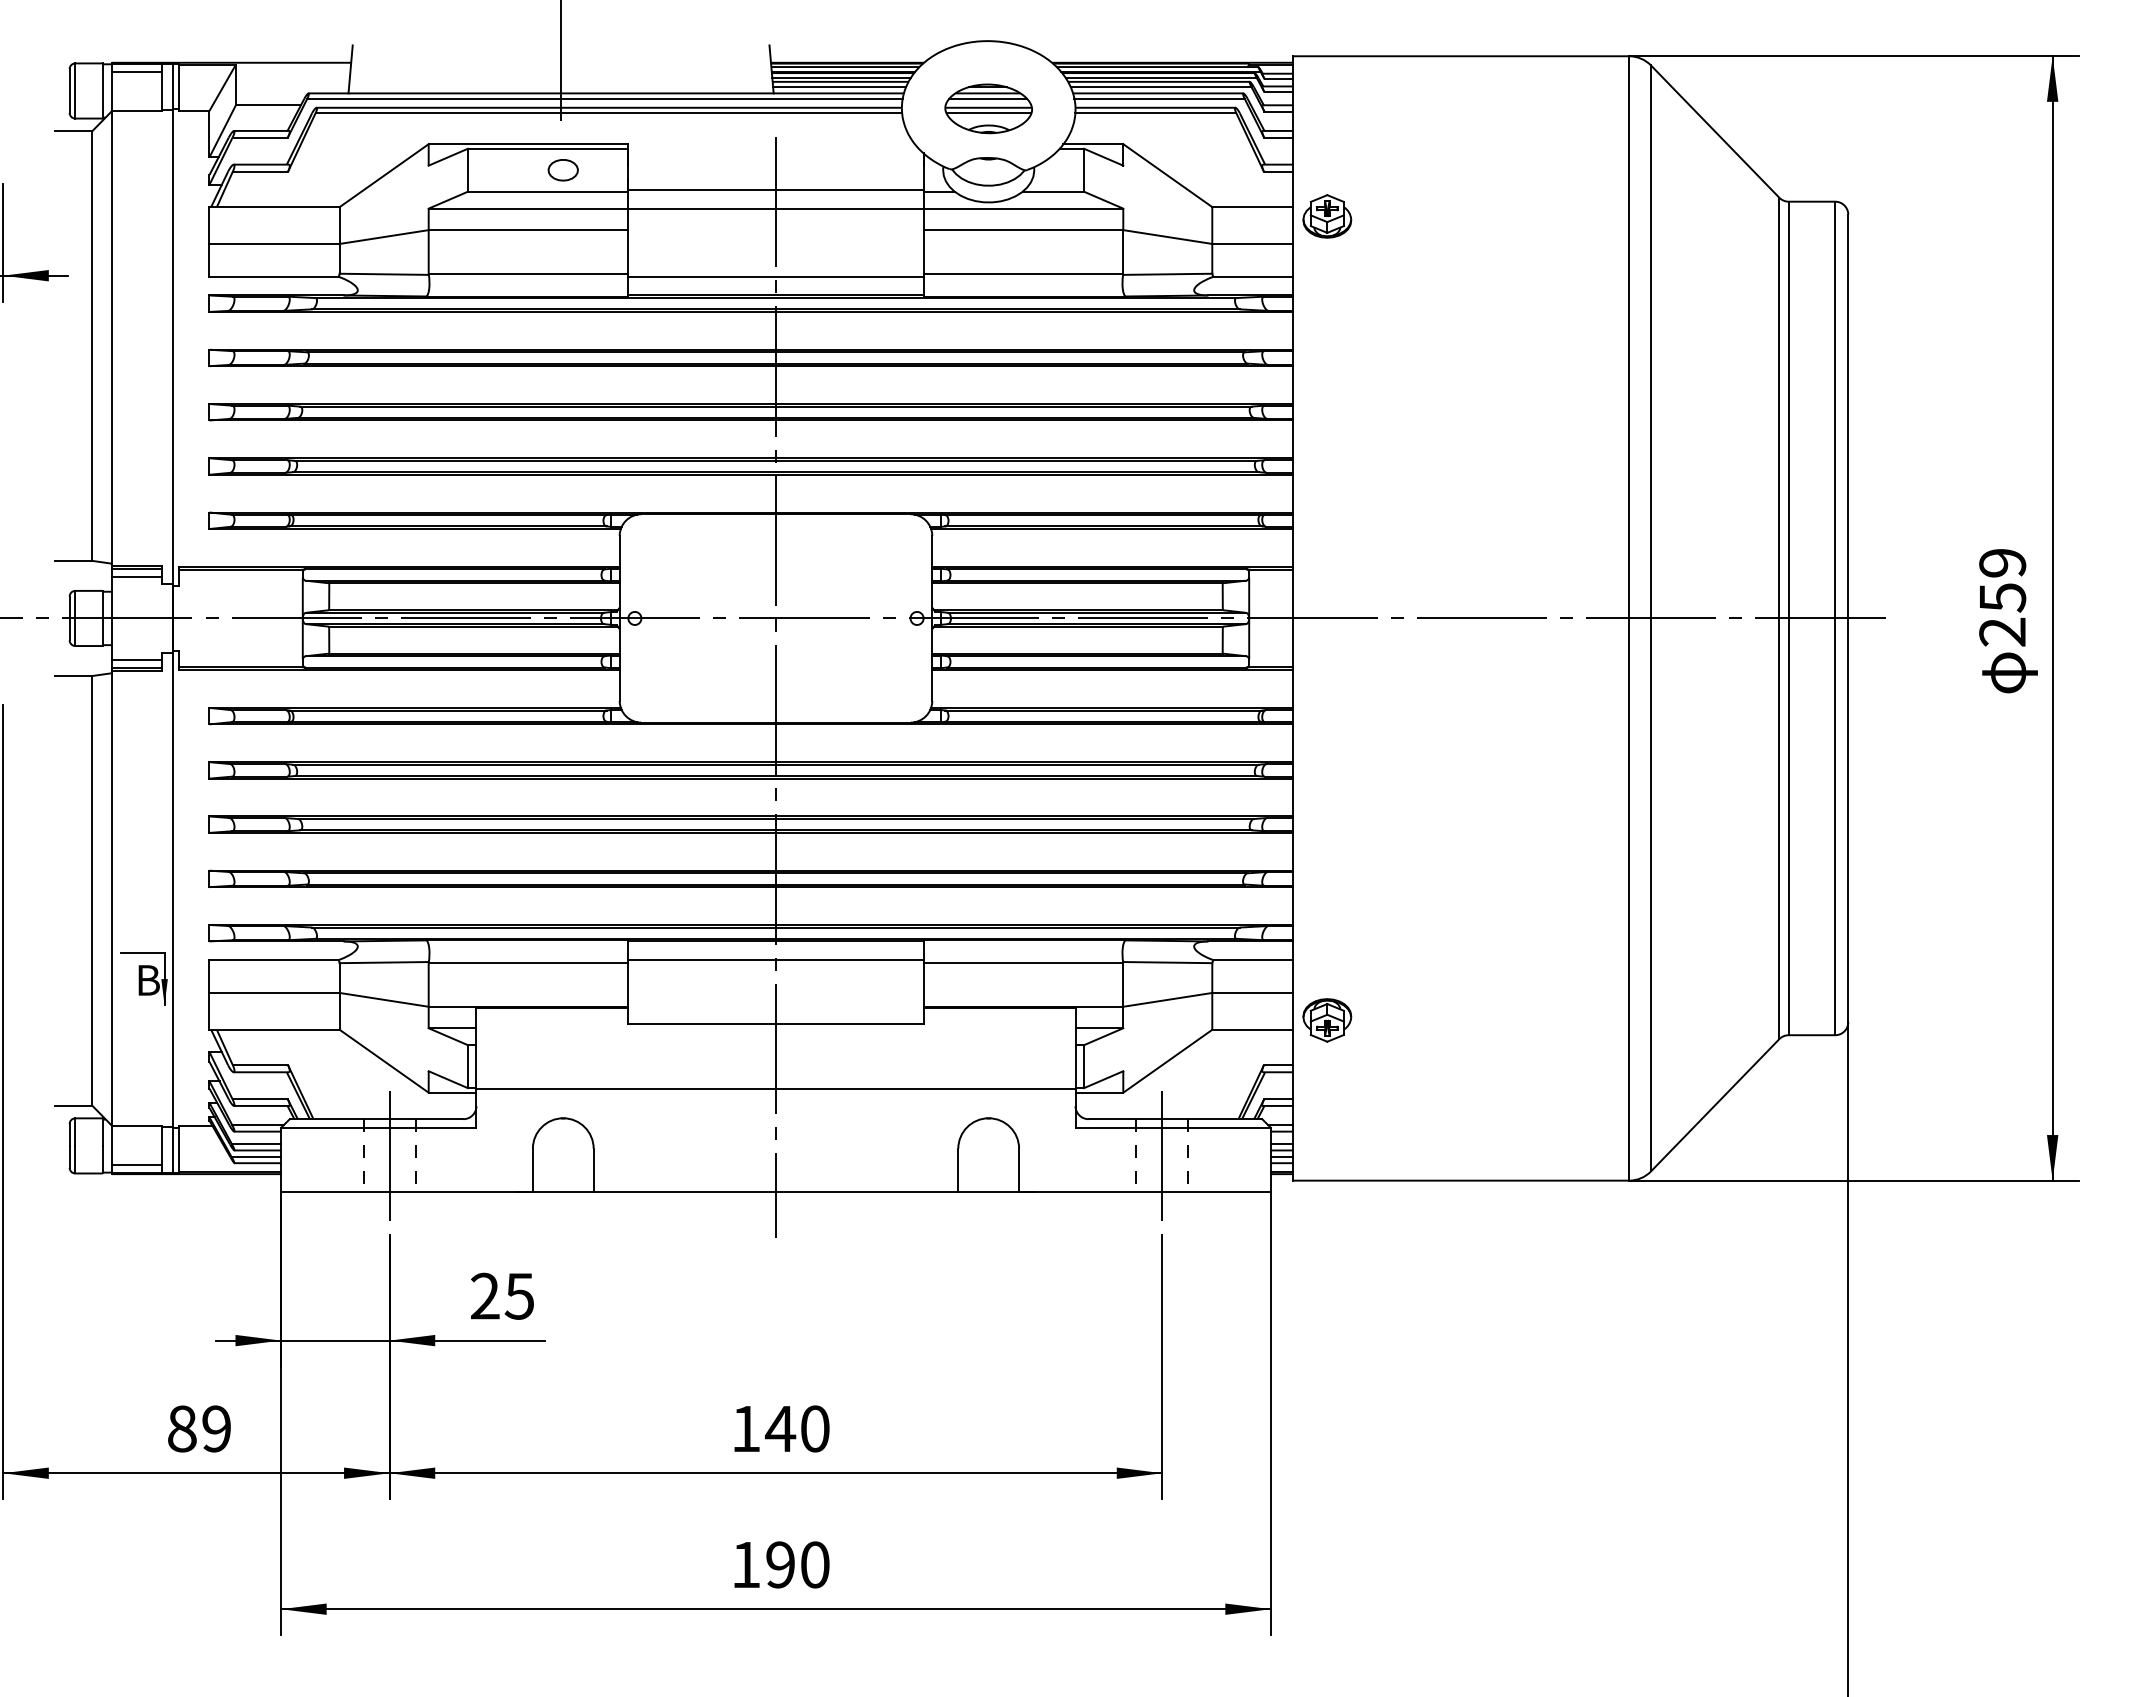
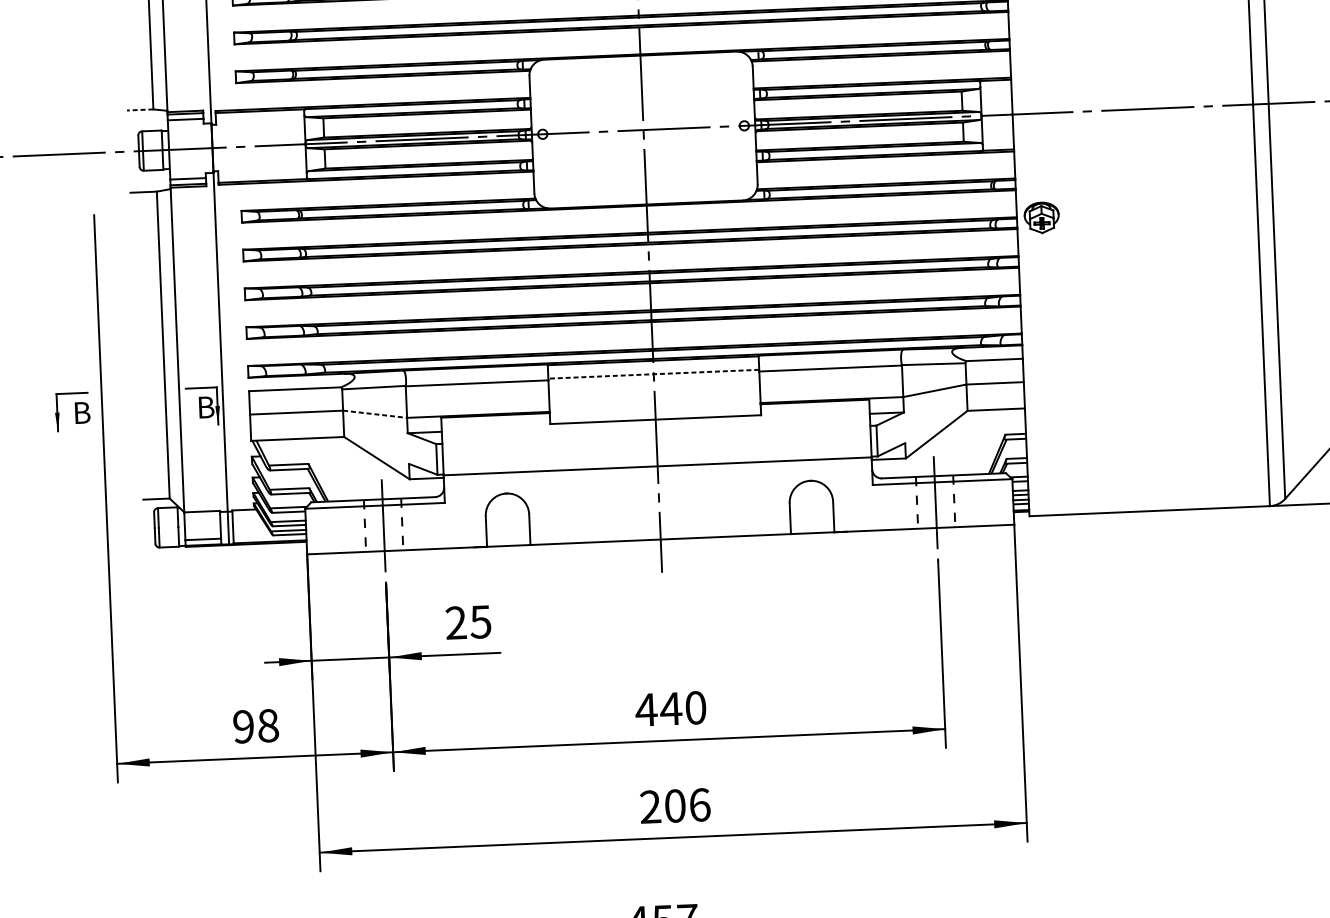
line: (73, 560) -> (139, 109), solid -> dashed
line: (776, 960) -> (654, 374), solid -> dashed
line: (384, 999) -> (375, 413), solid -> dashed
part: (1327, 1020) -> (1041, 217), moved
text: (199, 1428) -> (255, 726), 89 -> 98
text: (745, 1428) -> (646, 709), 140 -> 440
text: (780, 1564) -> (675, 805), 190 -> 206

